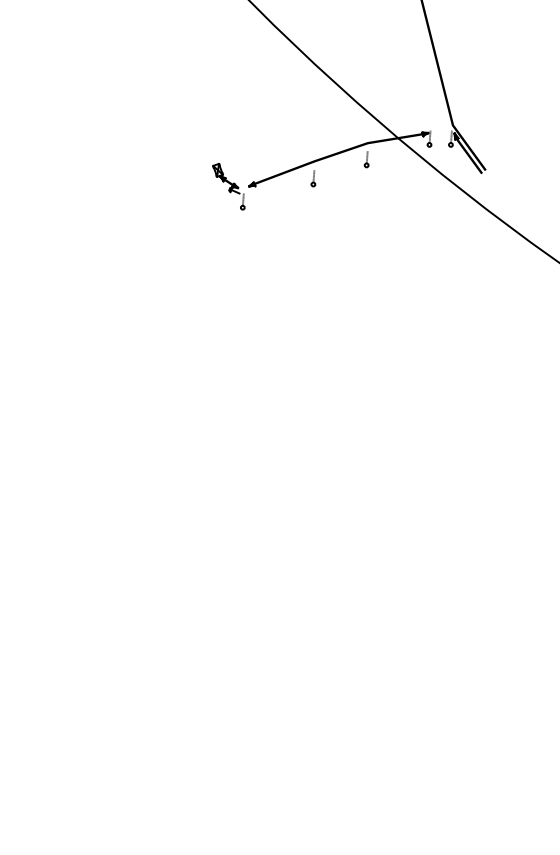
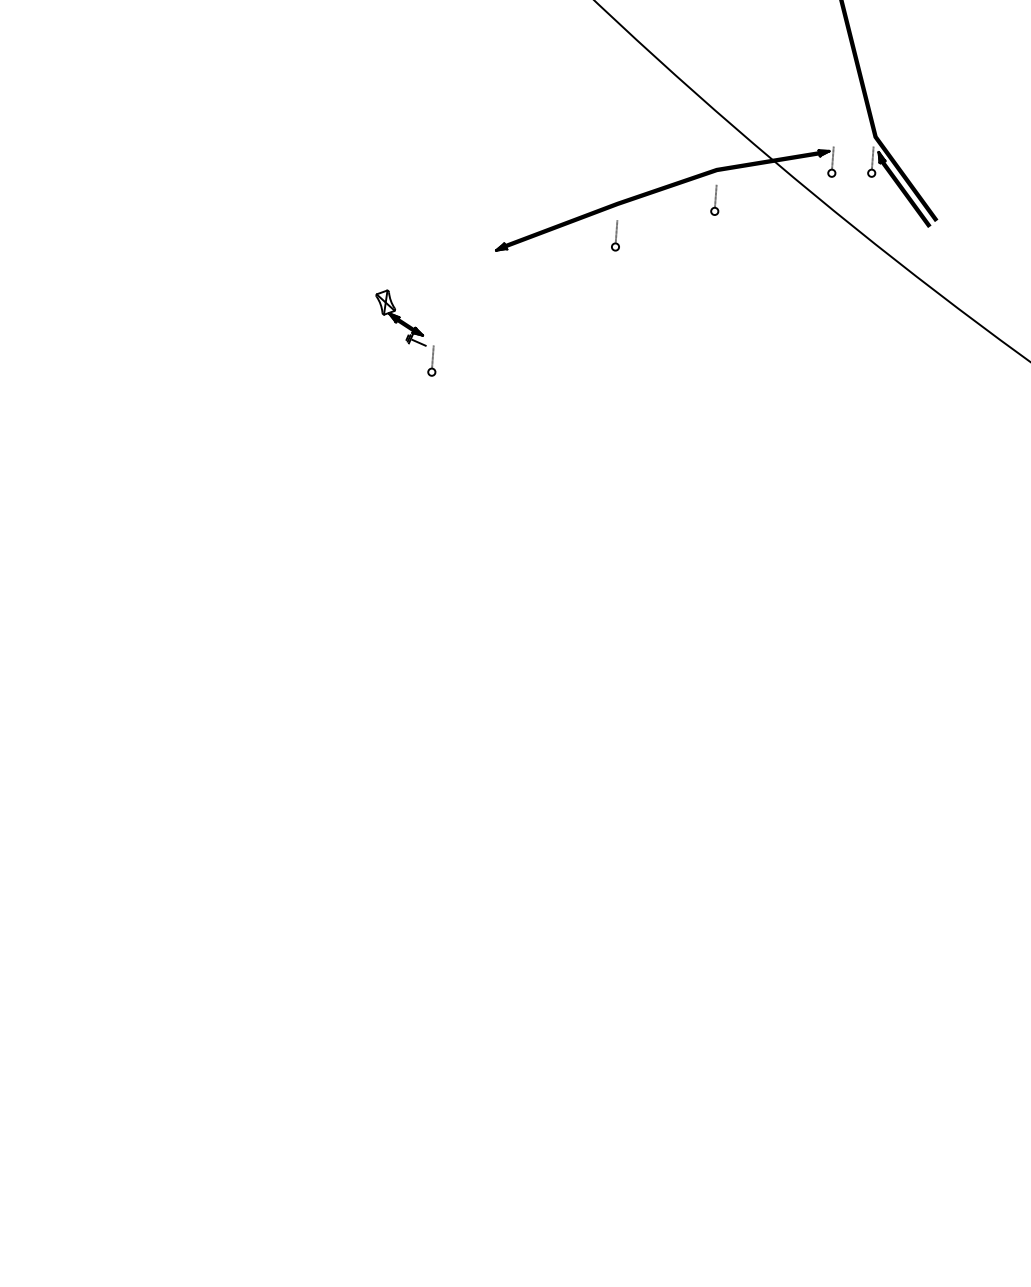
part: (228, 186) -> (405, 332), moved

